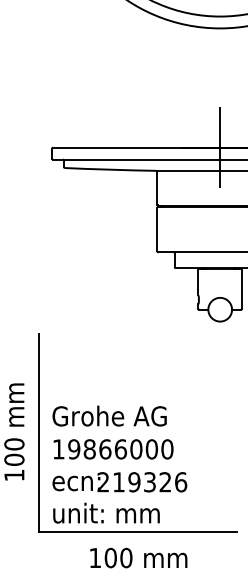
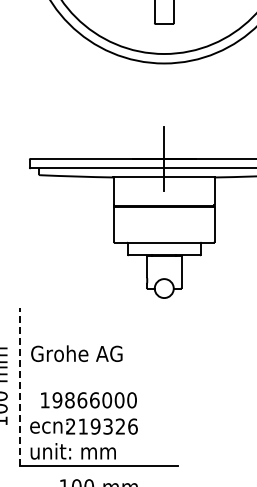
text: (109, 415) -> (76, 353), moved
line: (39, 432) -> (19, 386), solid -> dashed
text: (112, 449) -> (88, 400), moved

